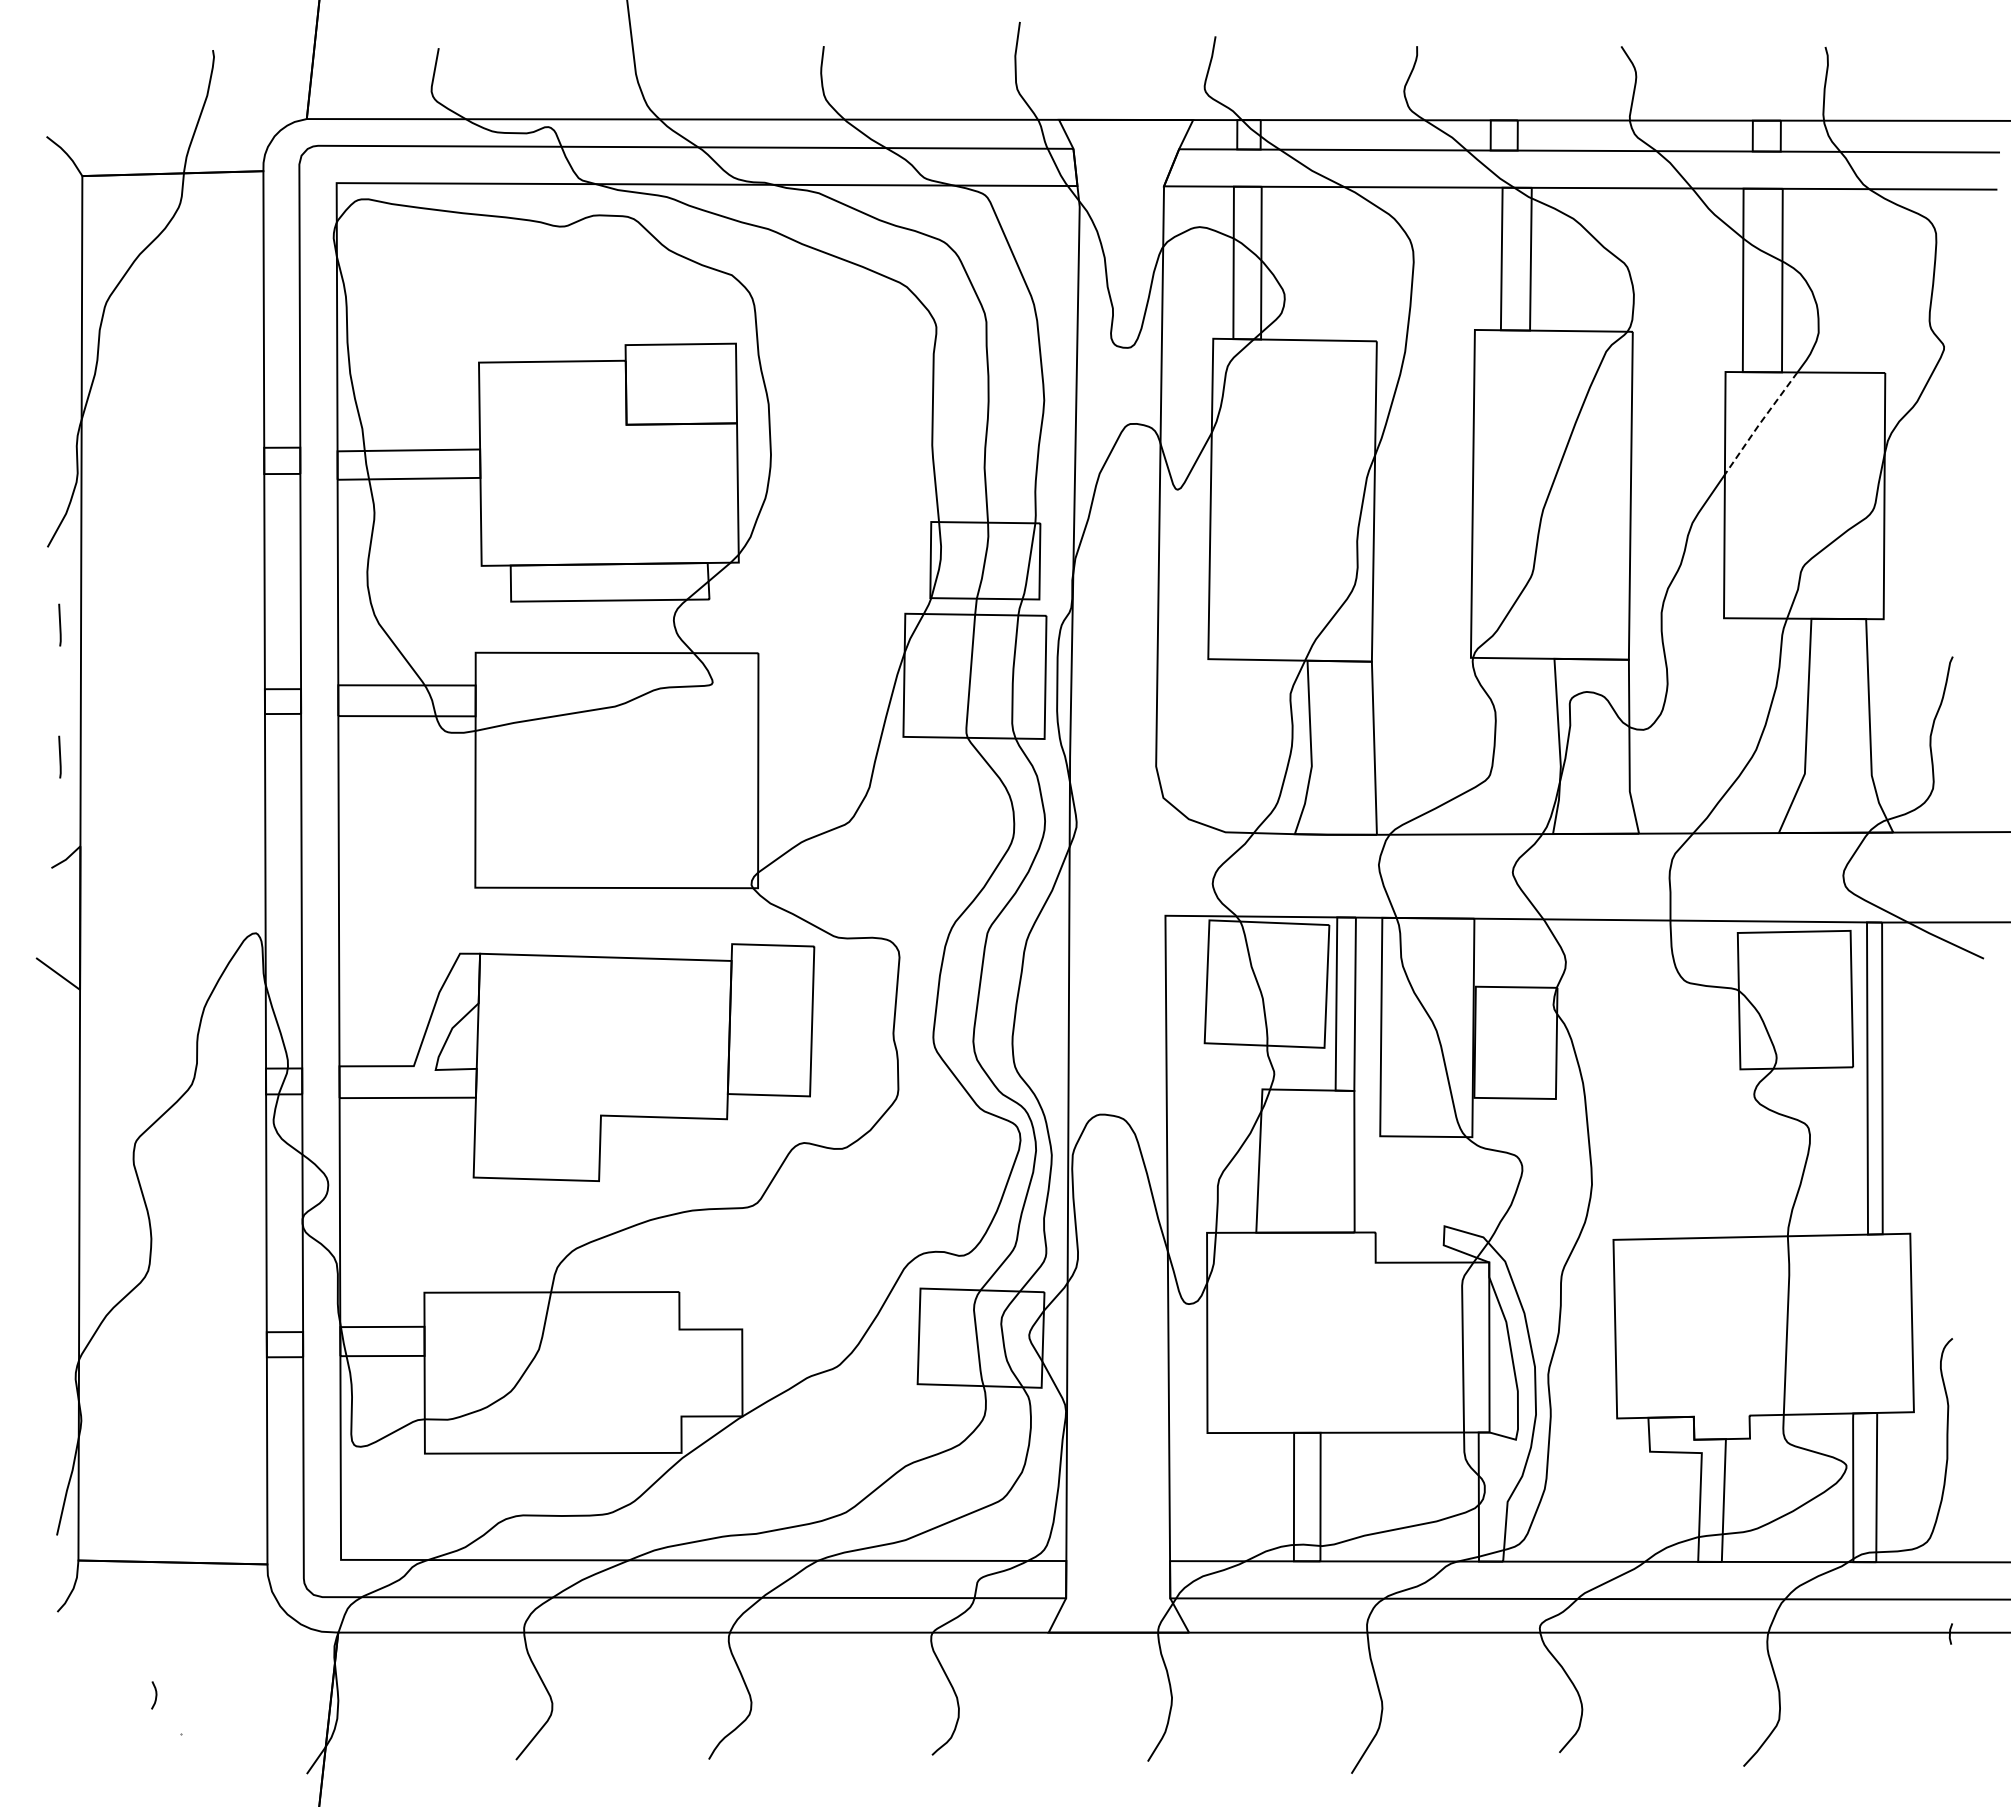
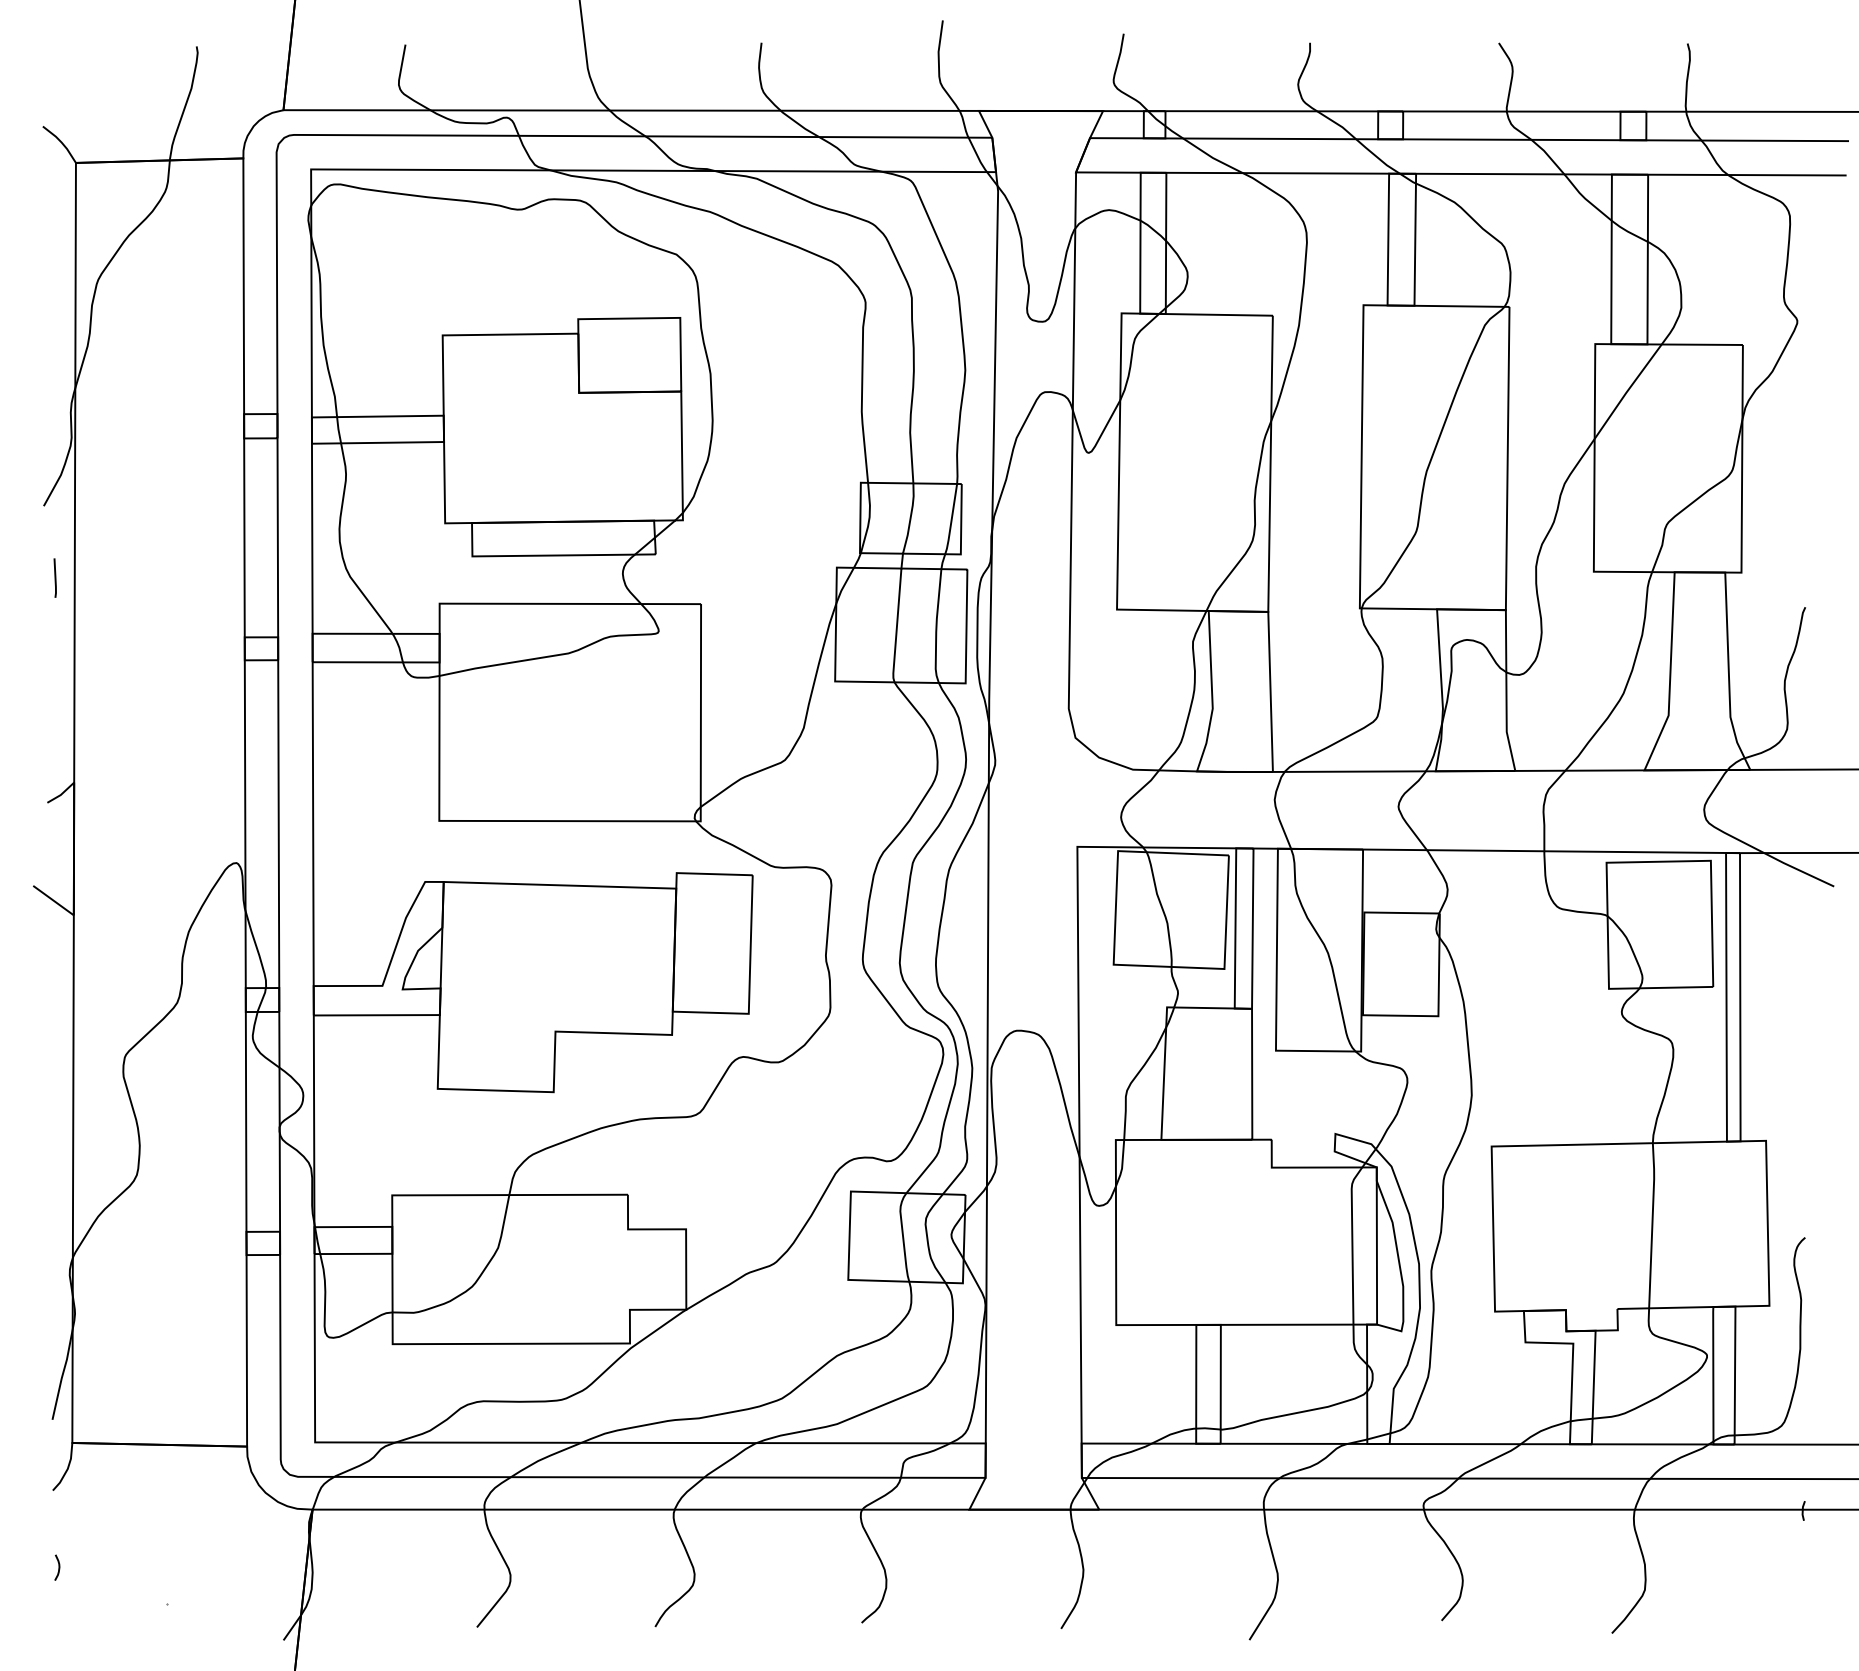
line: (1759, 423) -> (1626, 391), dashed -> solid
line: (59, 756) -> (54, 699), removed
curve: (155, 1695) -> (58, 1567), moved

